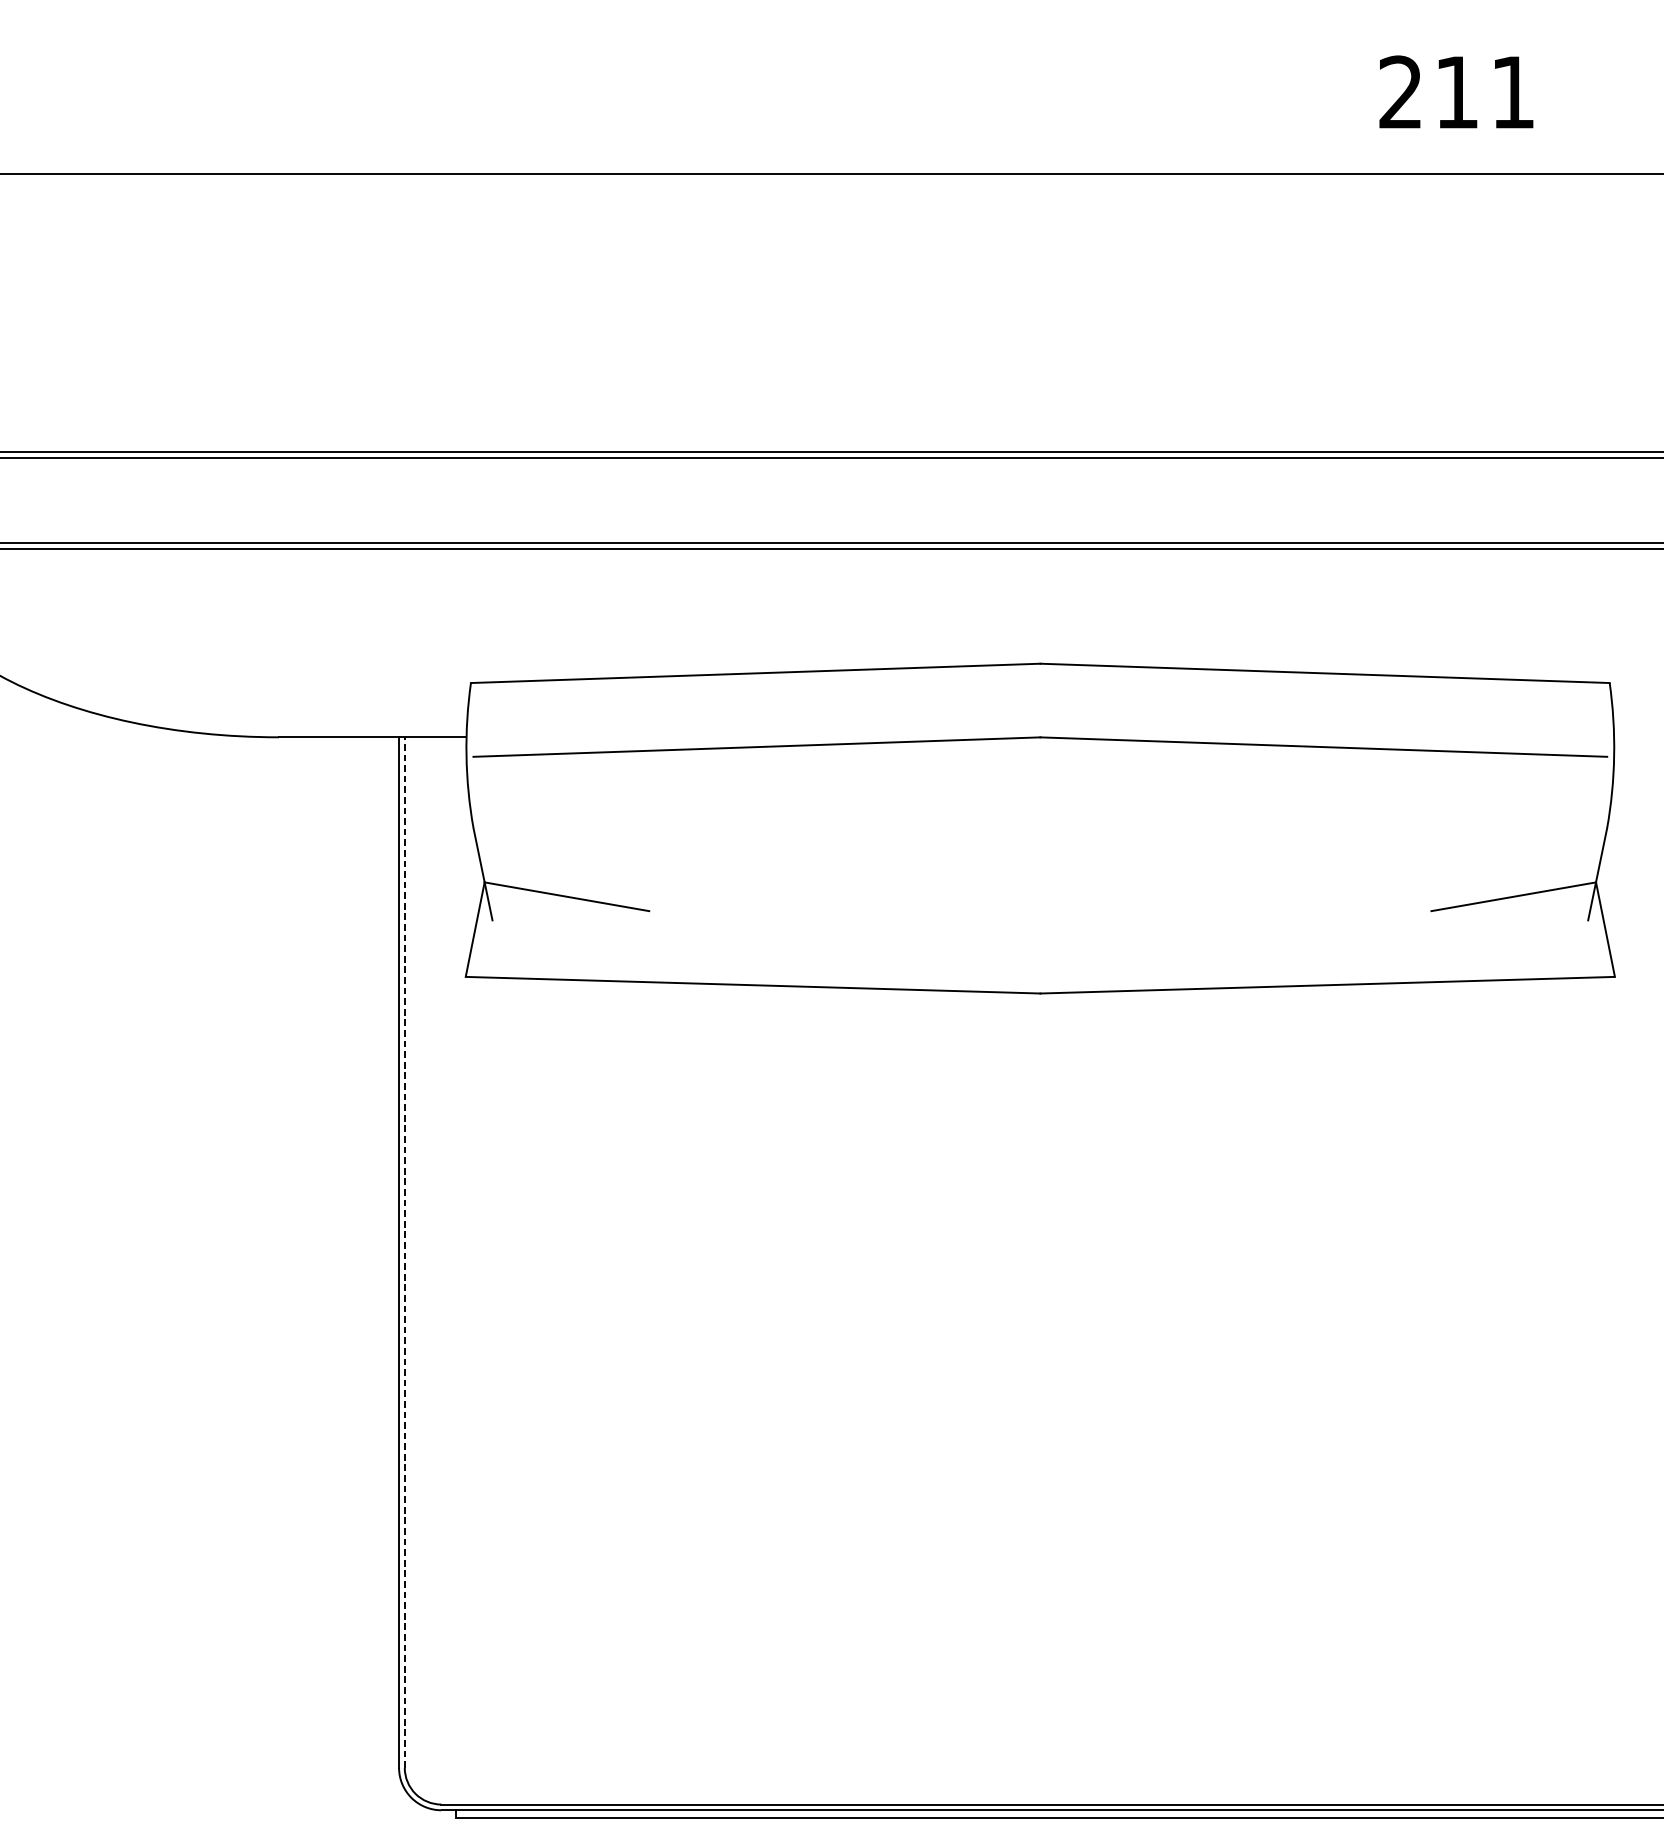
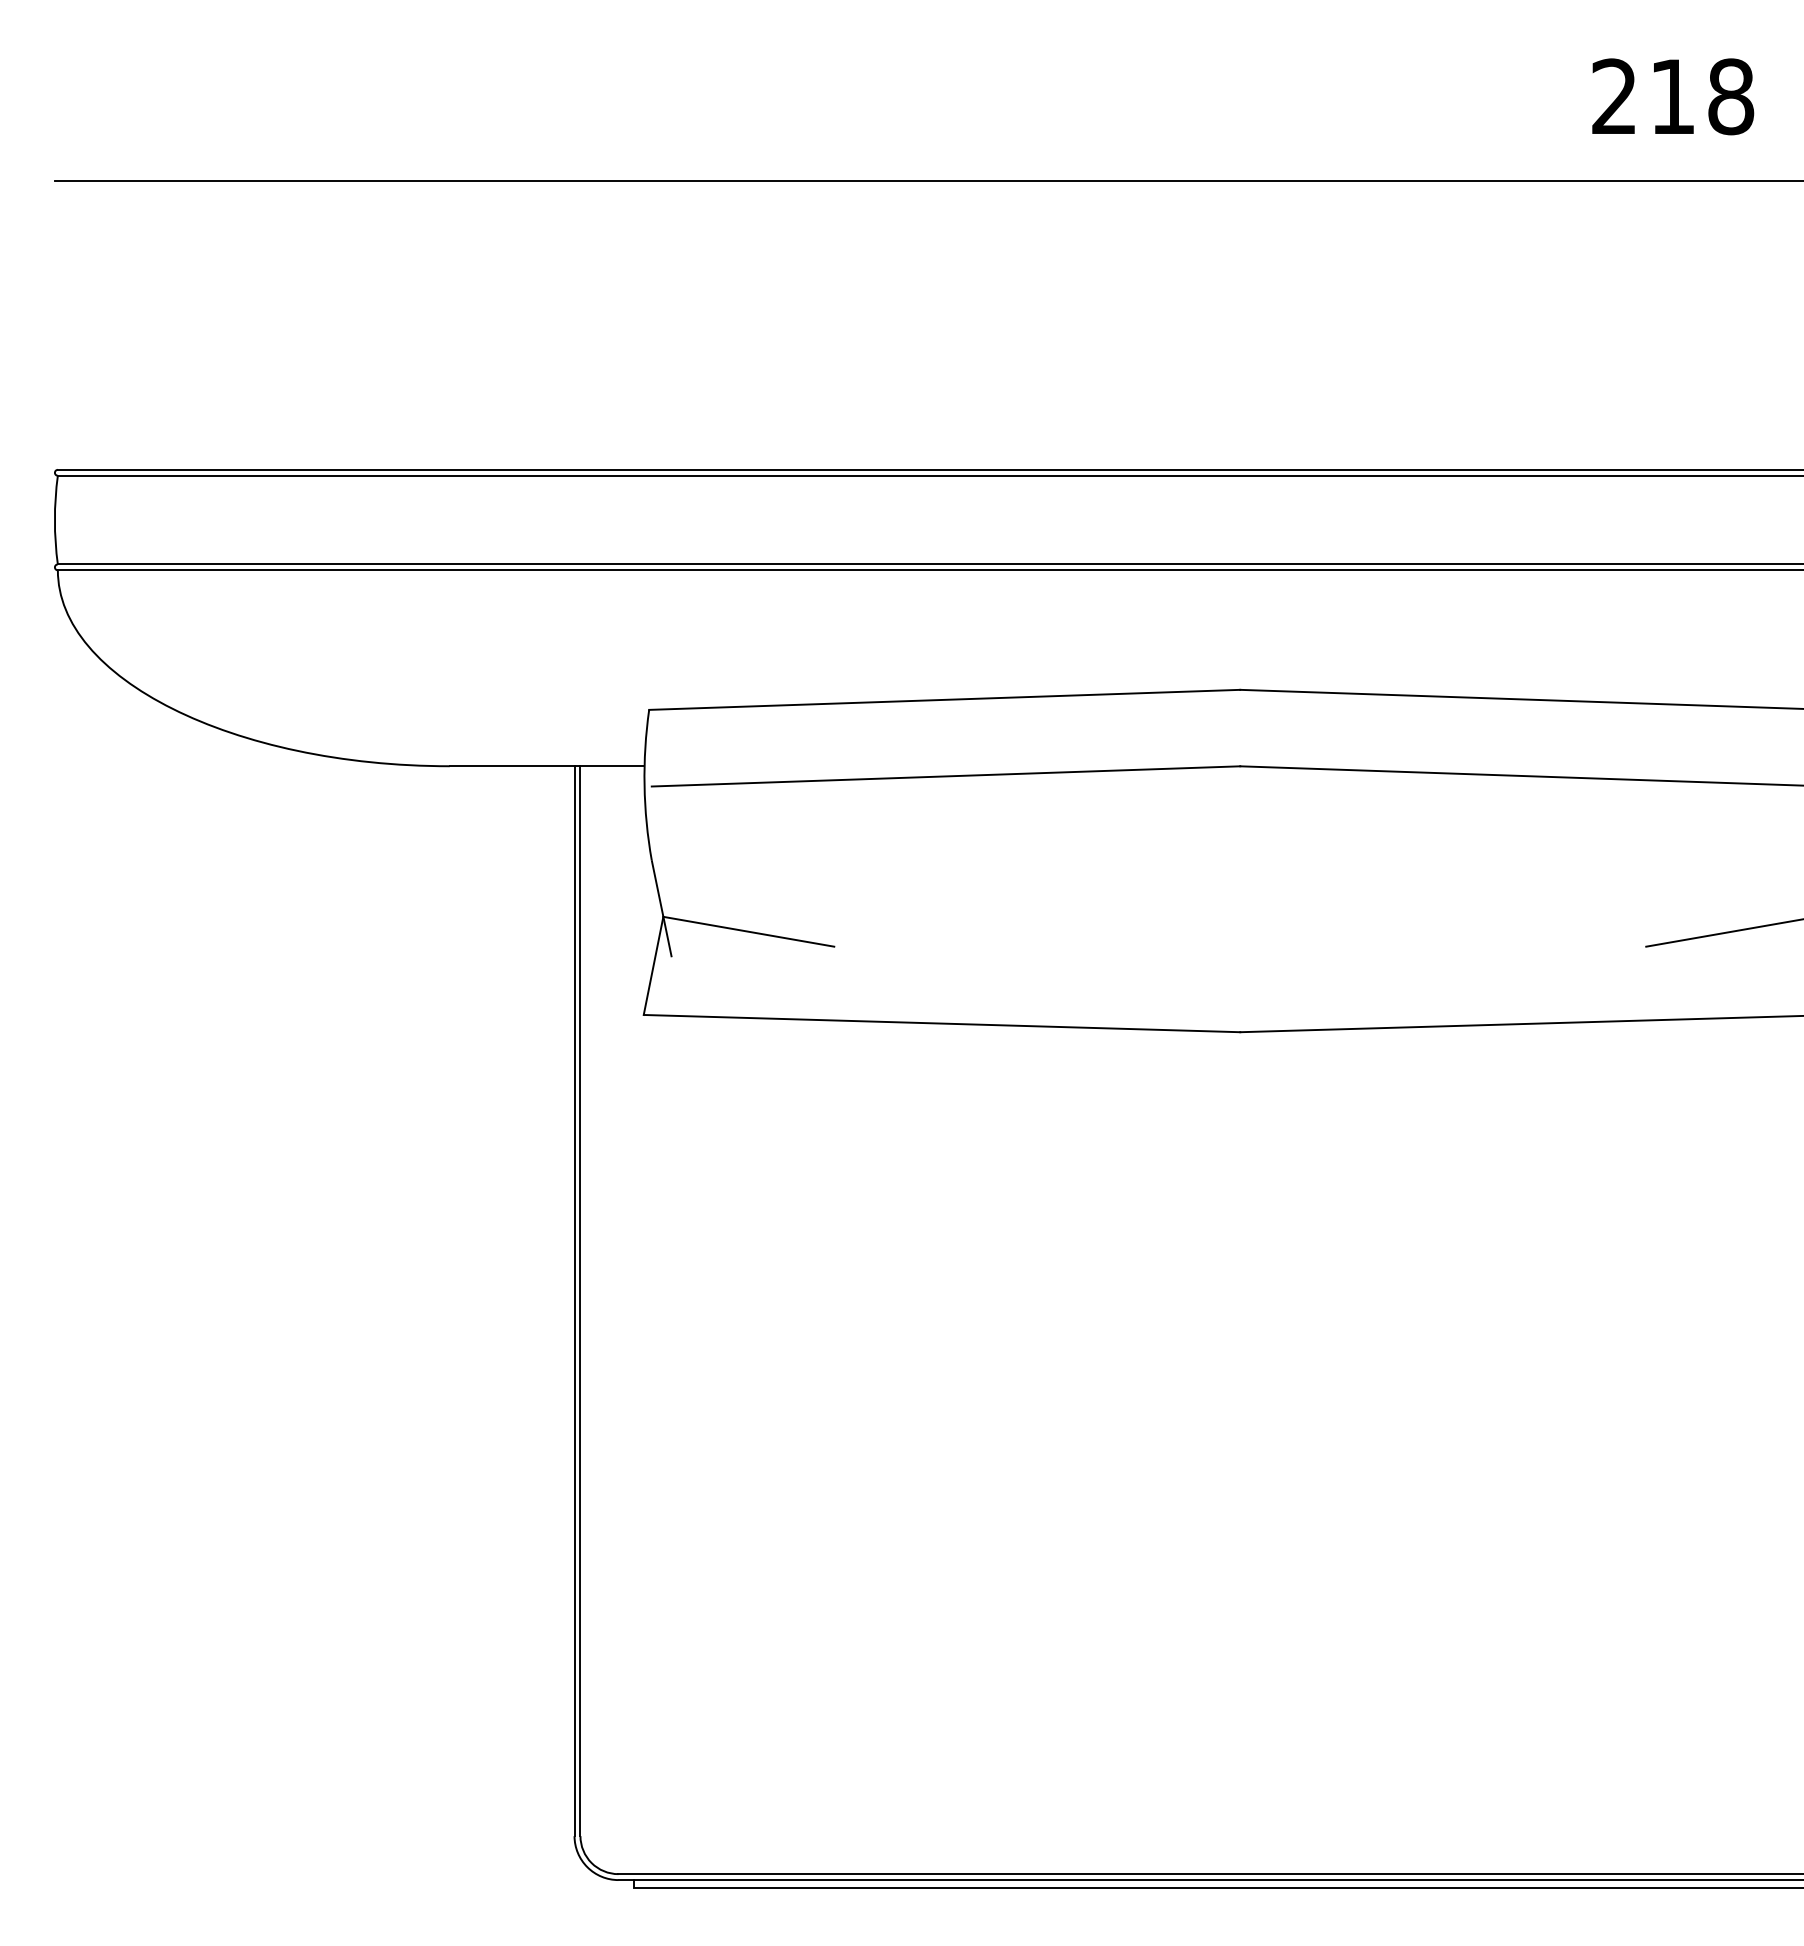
text: (1513, 92) -> (1731, 96), 211 -> 218
line: (404, 1252) -> (580, 1301), dashed -> solid

